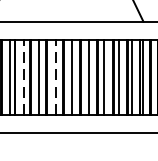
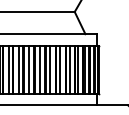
line: (23, 76) -> (8, 69), dashed -> solid
line: (56, 76) -> (29, 69), dashed -> solid

